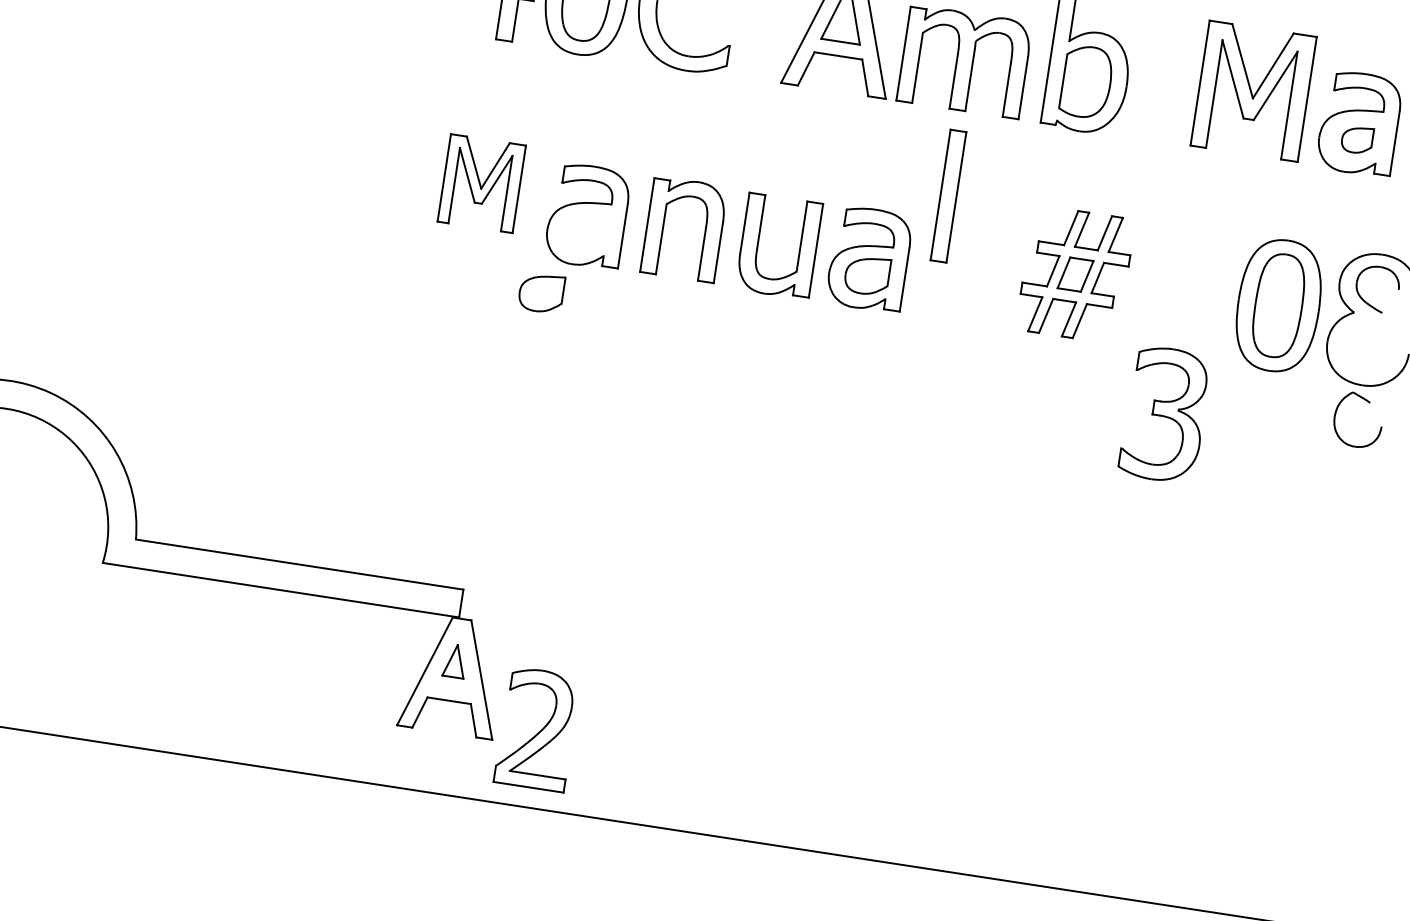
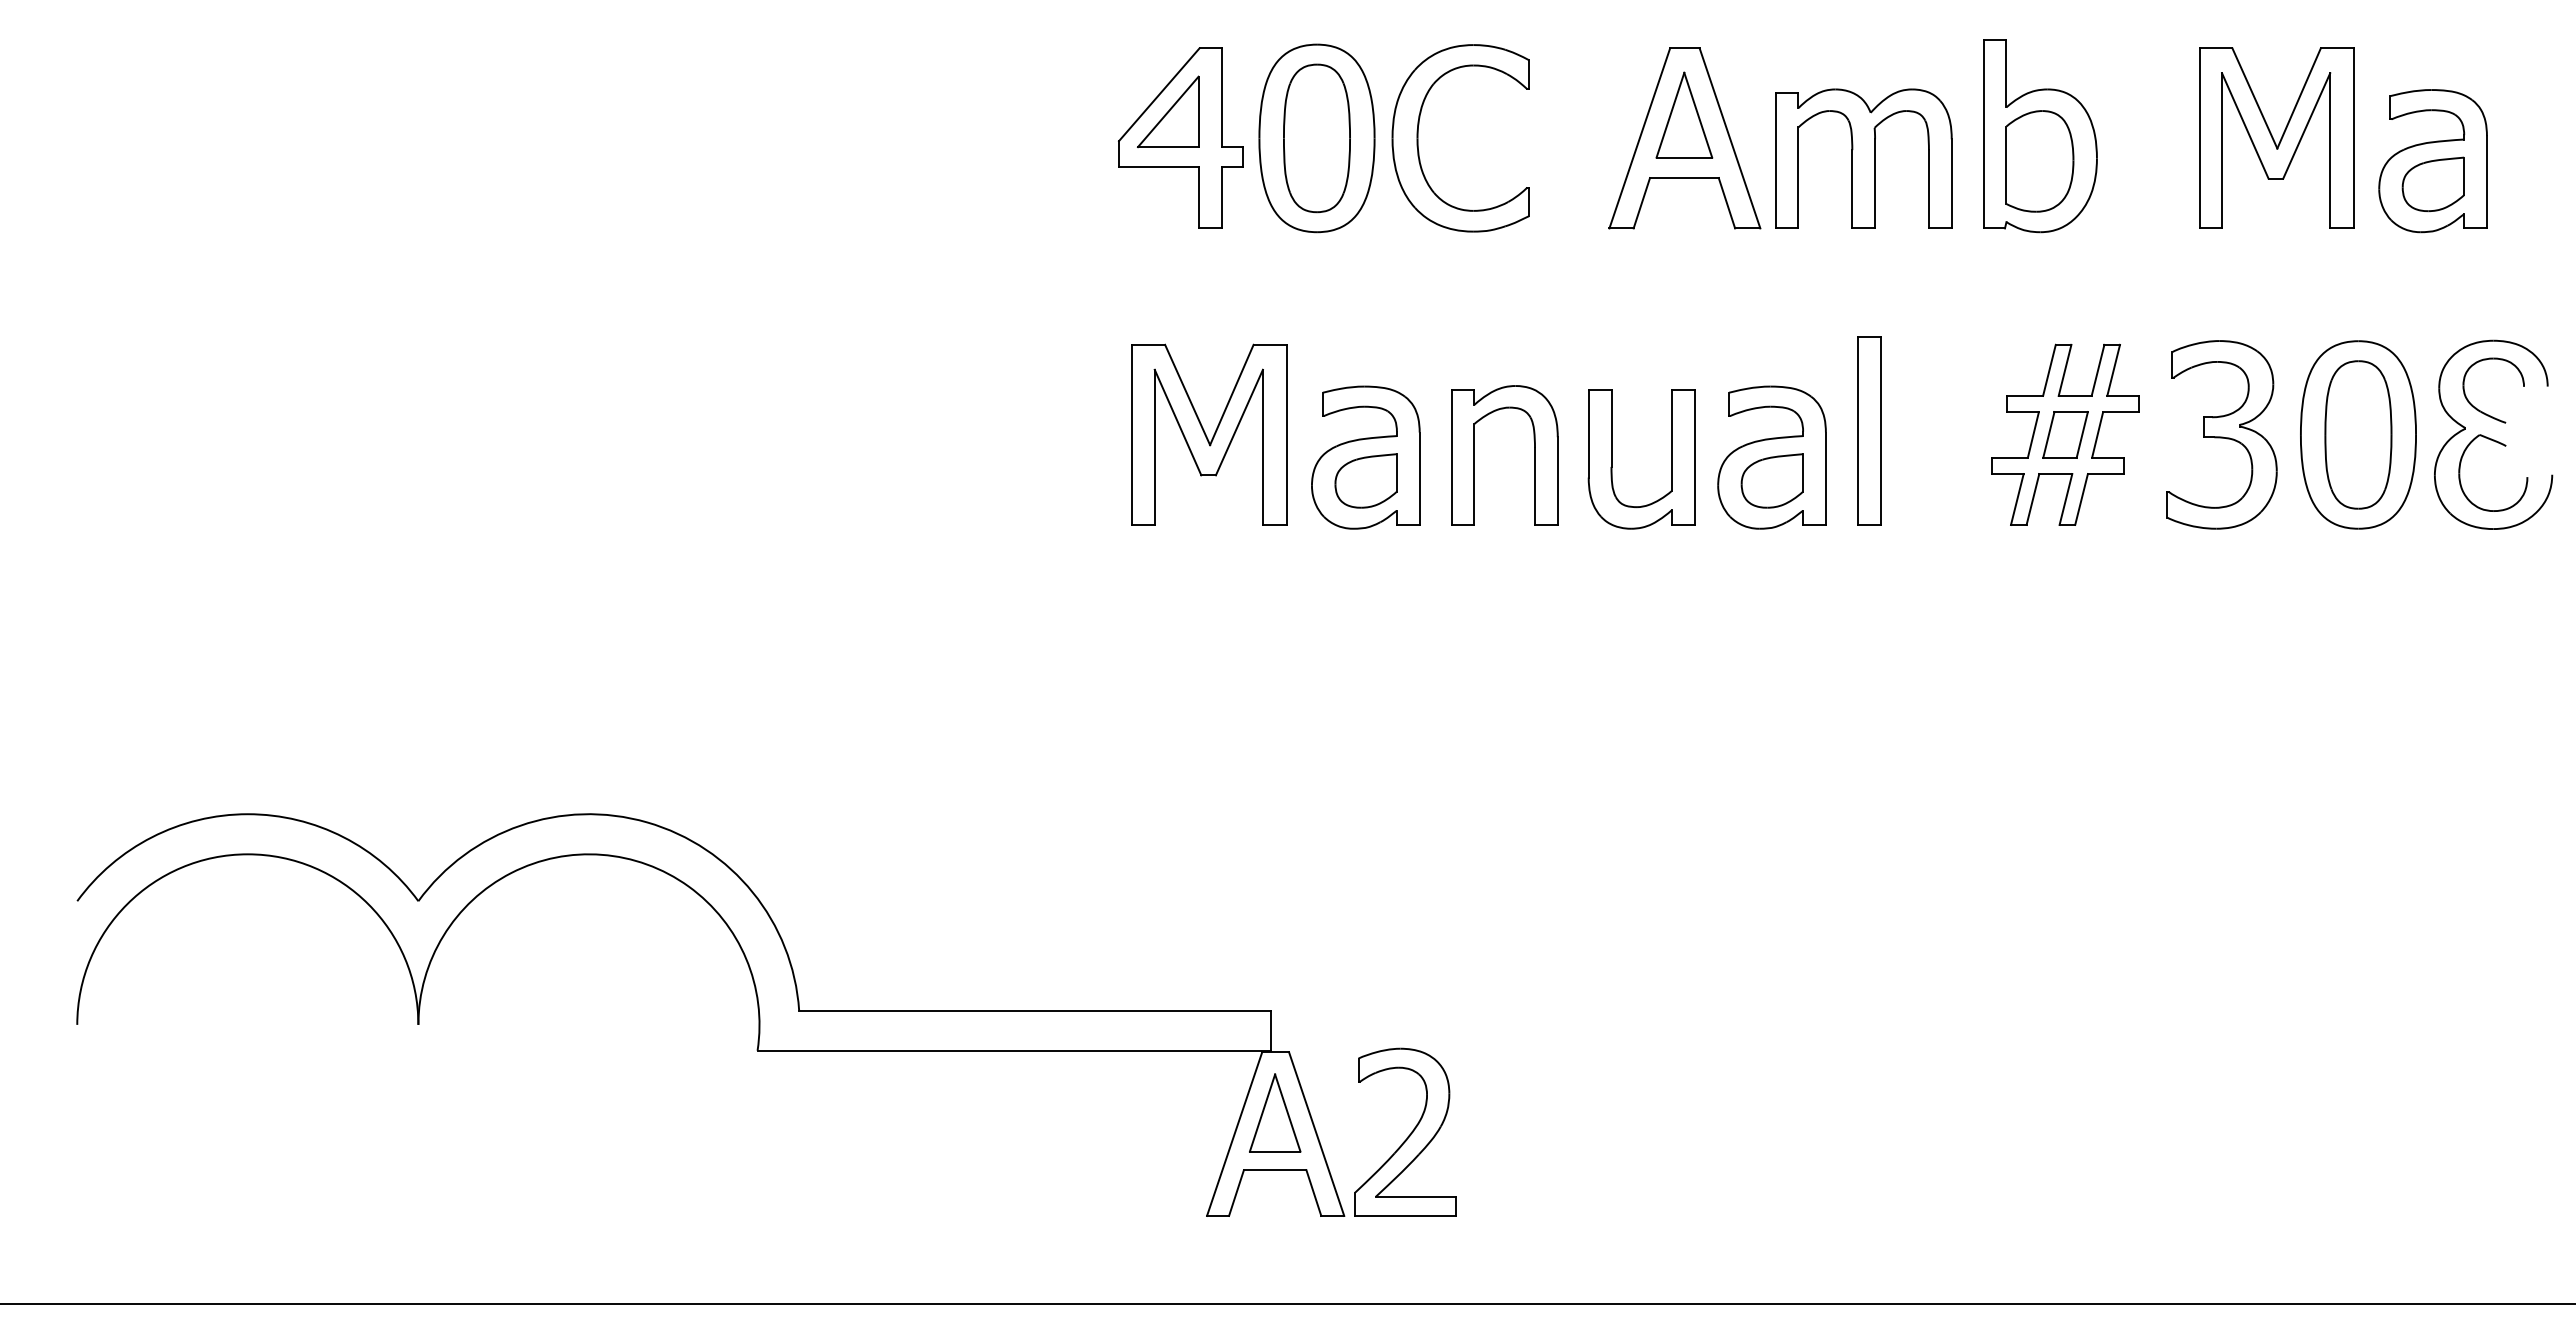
part: (1356, 139) -> (2432, 184), size x1.43
part: (481, 183) -> (1209, 434), size x1.43
part: (948, 195) -> (1869, 430), moved
part: (541, 292) -> (1365, 480), moved
part: (1368, 402) -> (2504, 446), moved
part: (1164, 414) -> (2221, 434), moved
part: (455, 660) -> (1275, 1112), size x1.67
part: (537, 728) -> (1405, 1131), moved

